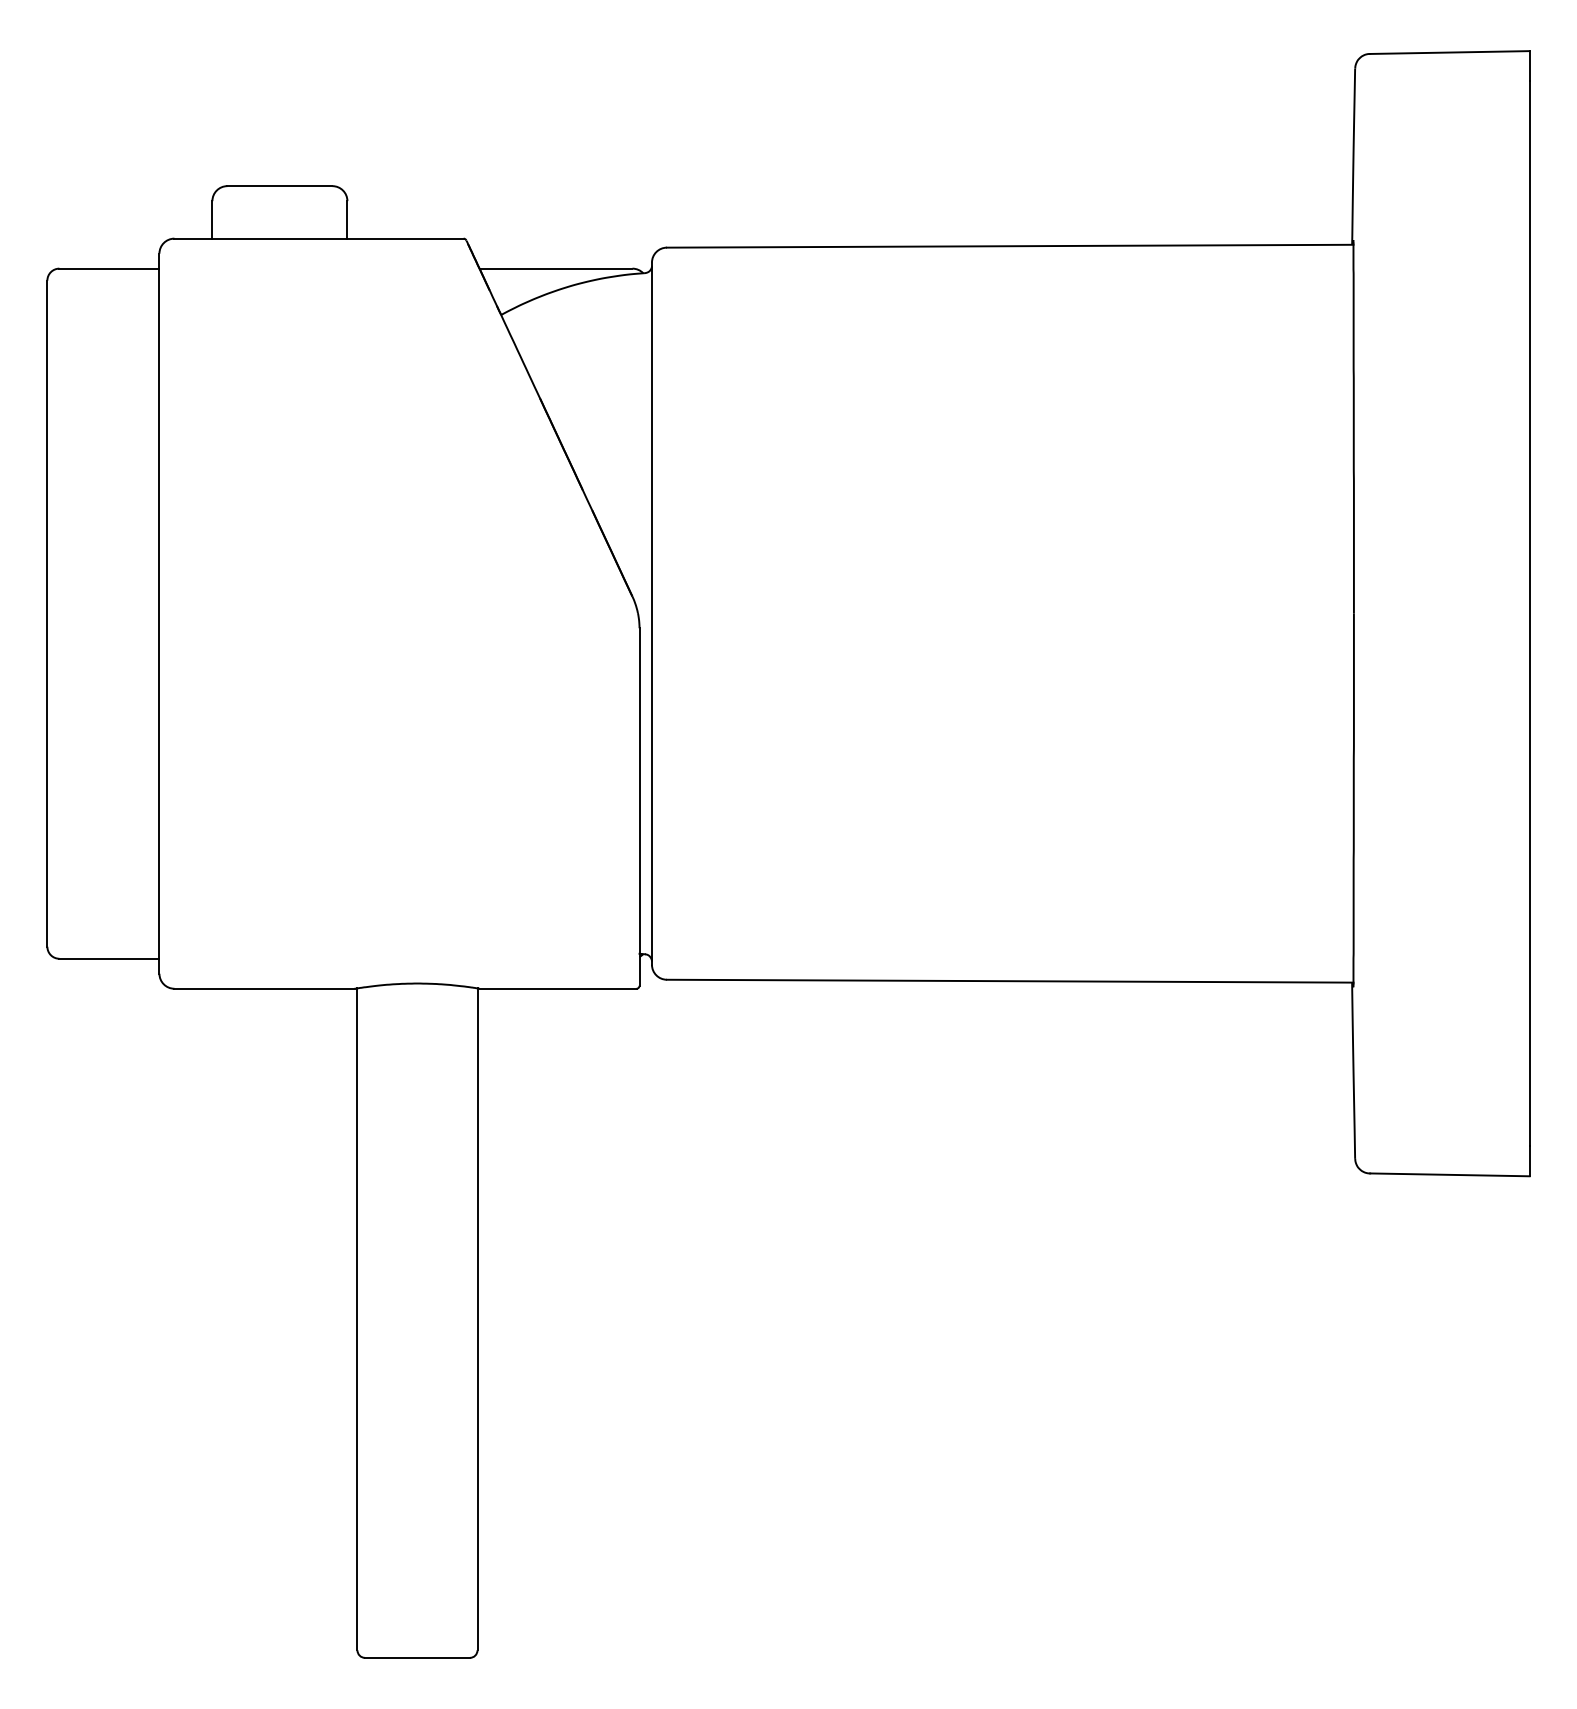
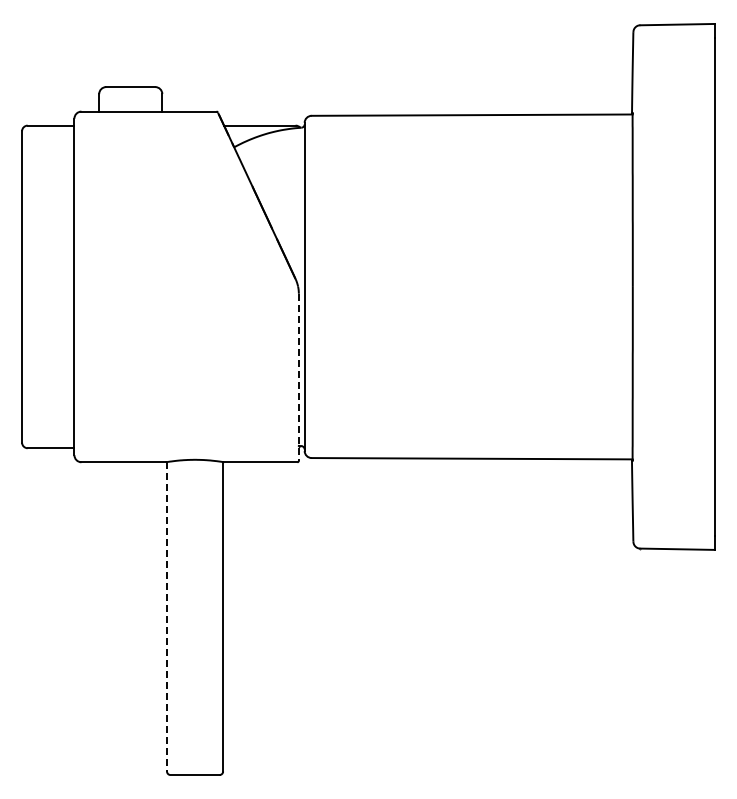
line: (638, 807) -> (298, 377), solid -> dashed
line: (358, 1318) -> (167, 616), solid -> dashed

